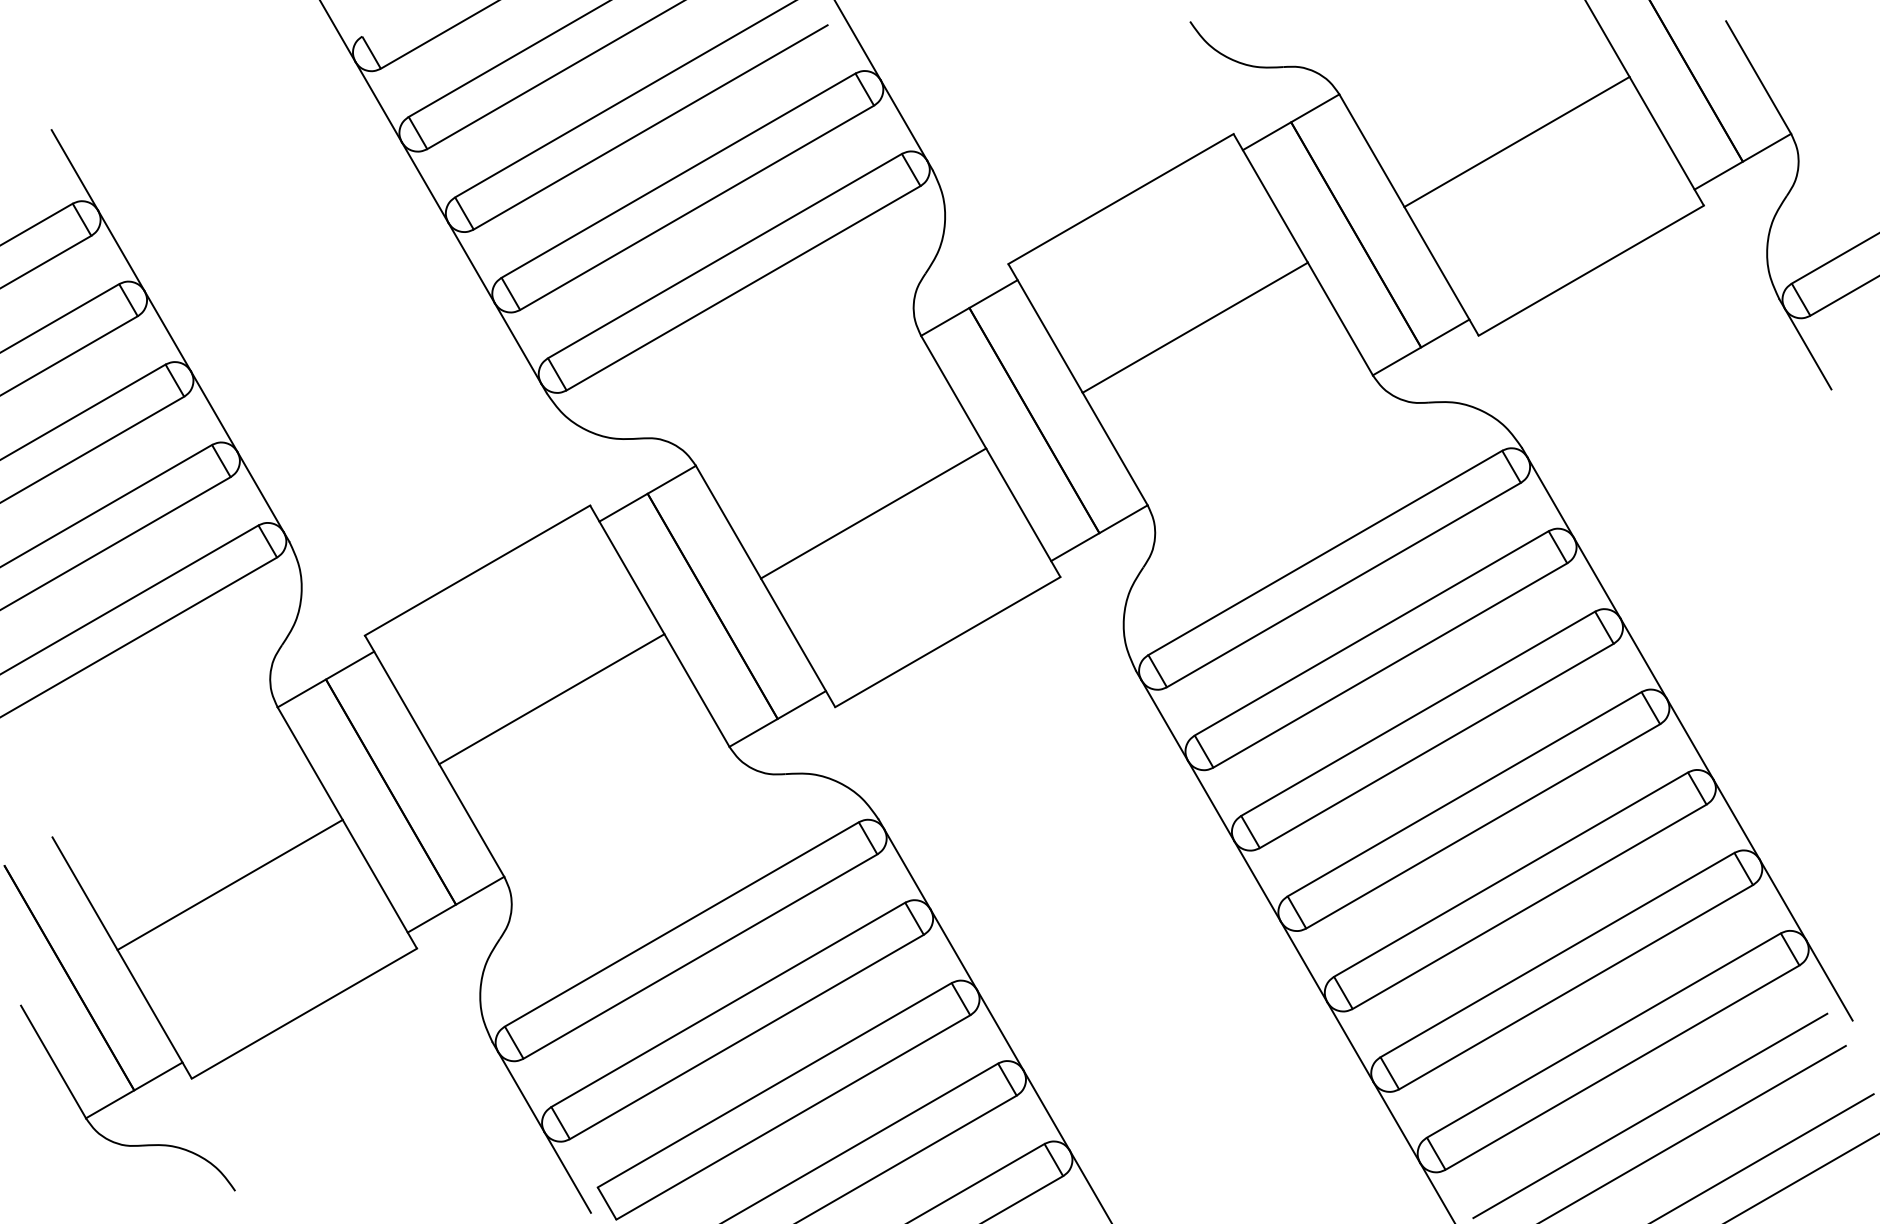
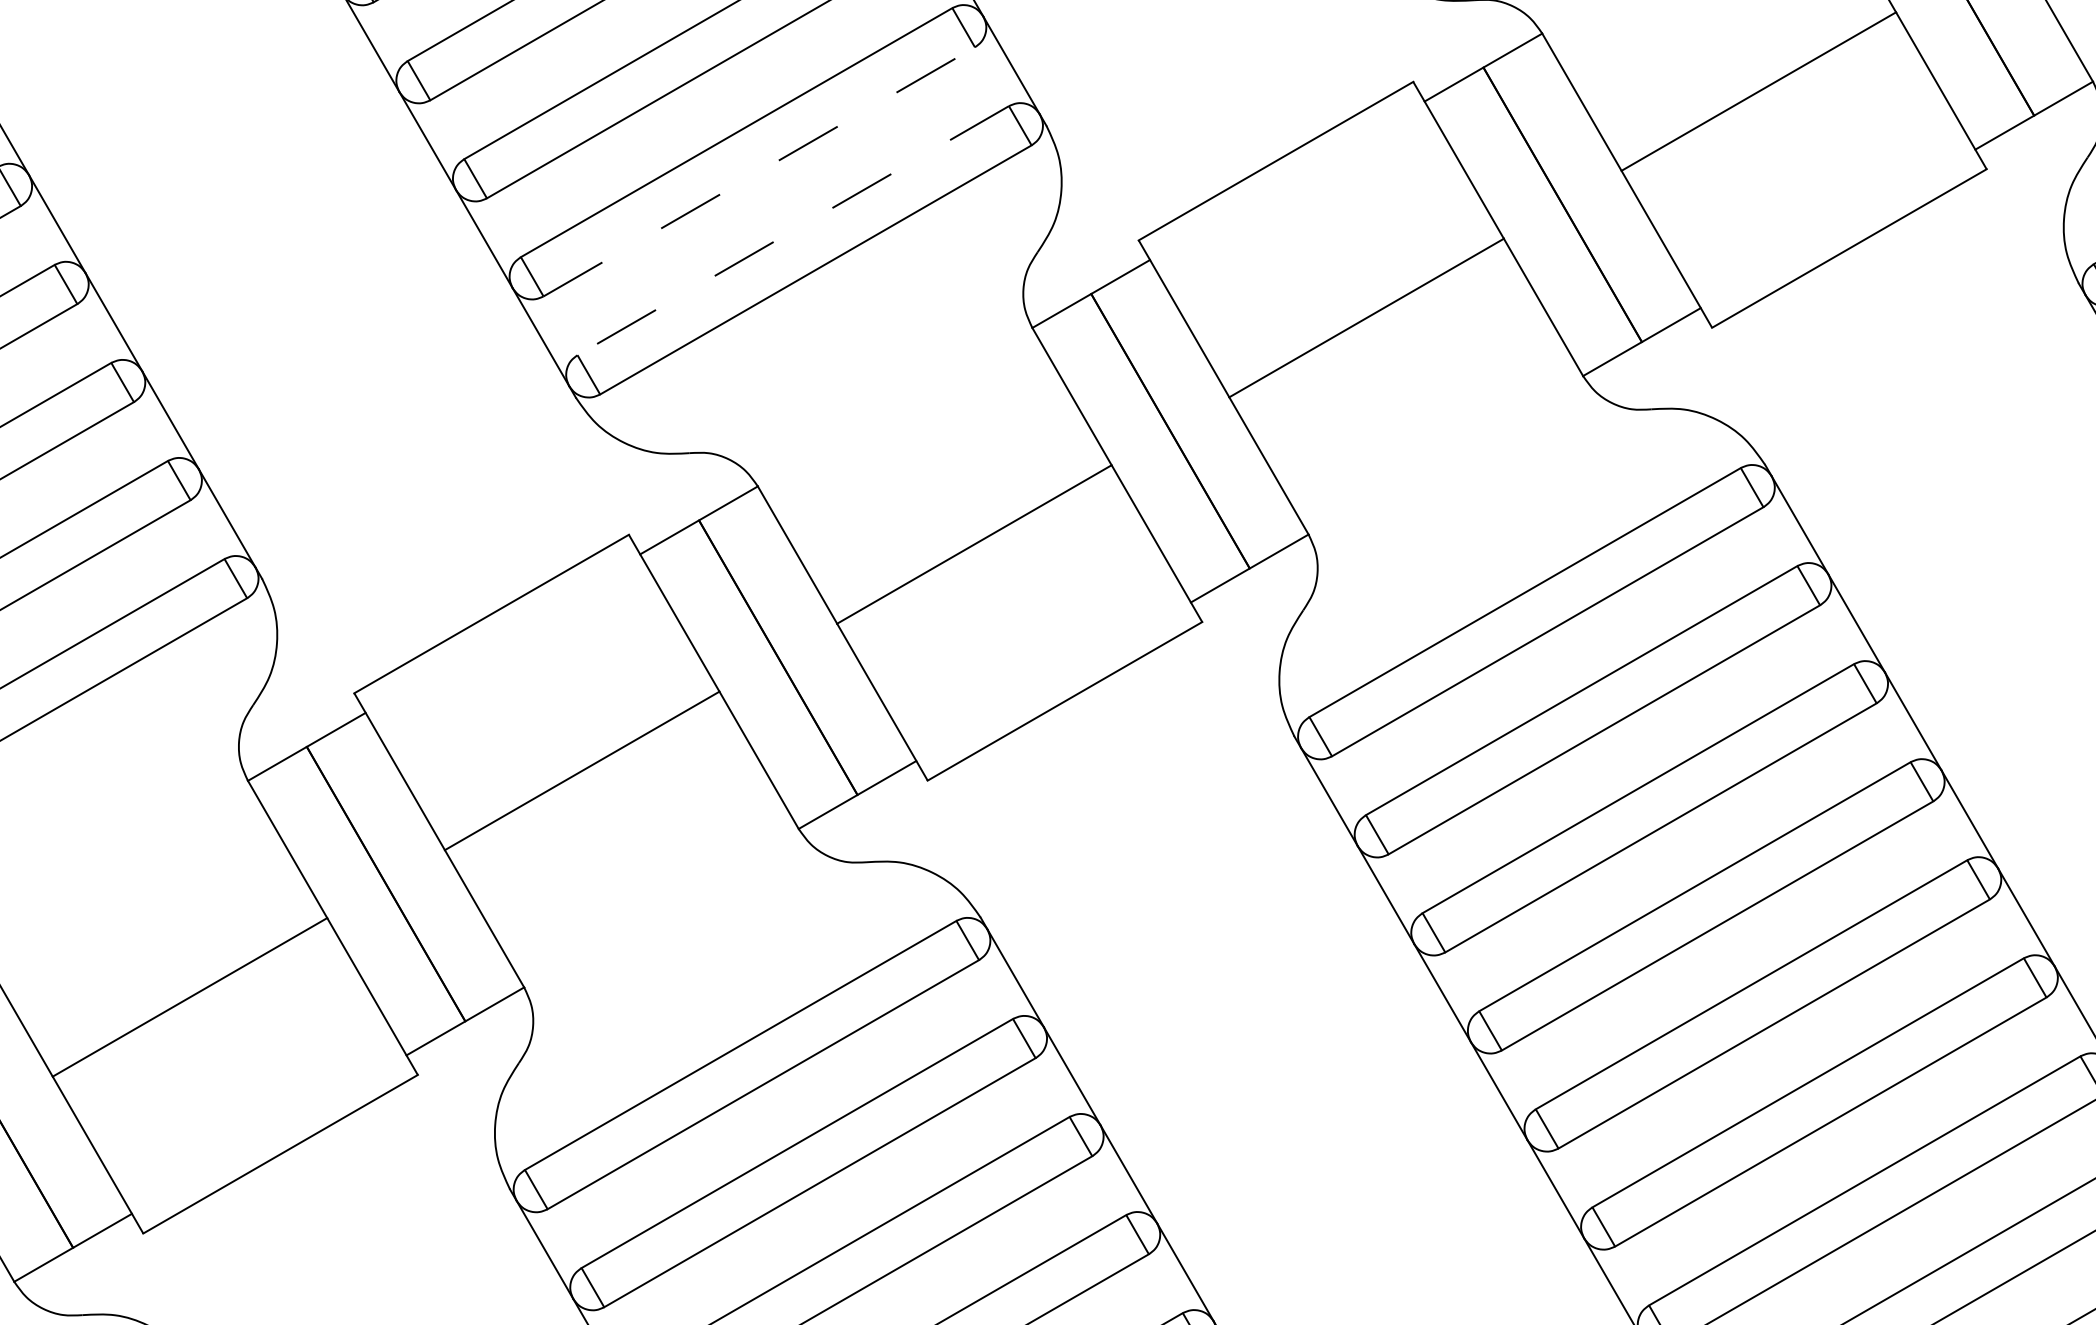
line: (697, 207) -> (759, 171), solid -> dashed
line: (724, 256) -> (792, 231), solid -> dashed

